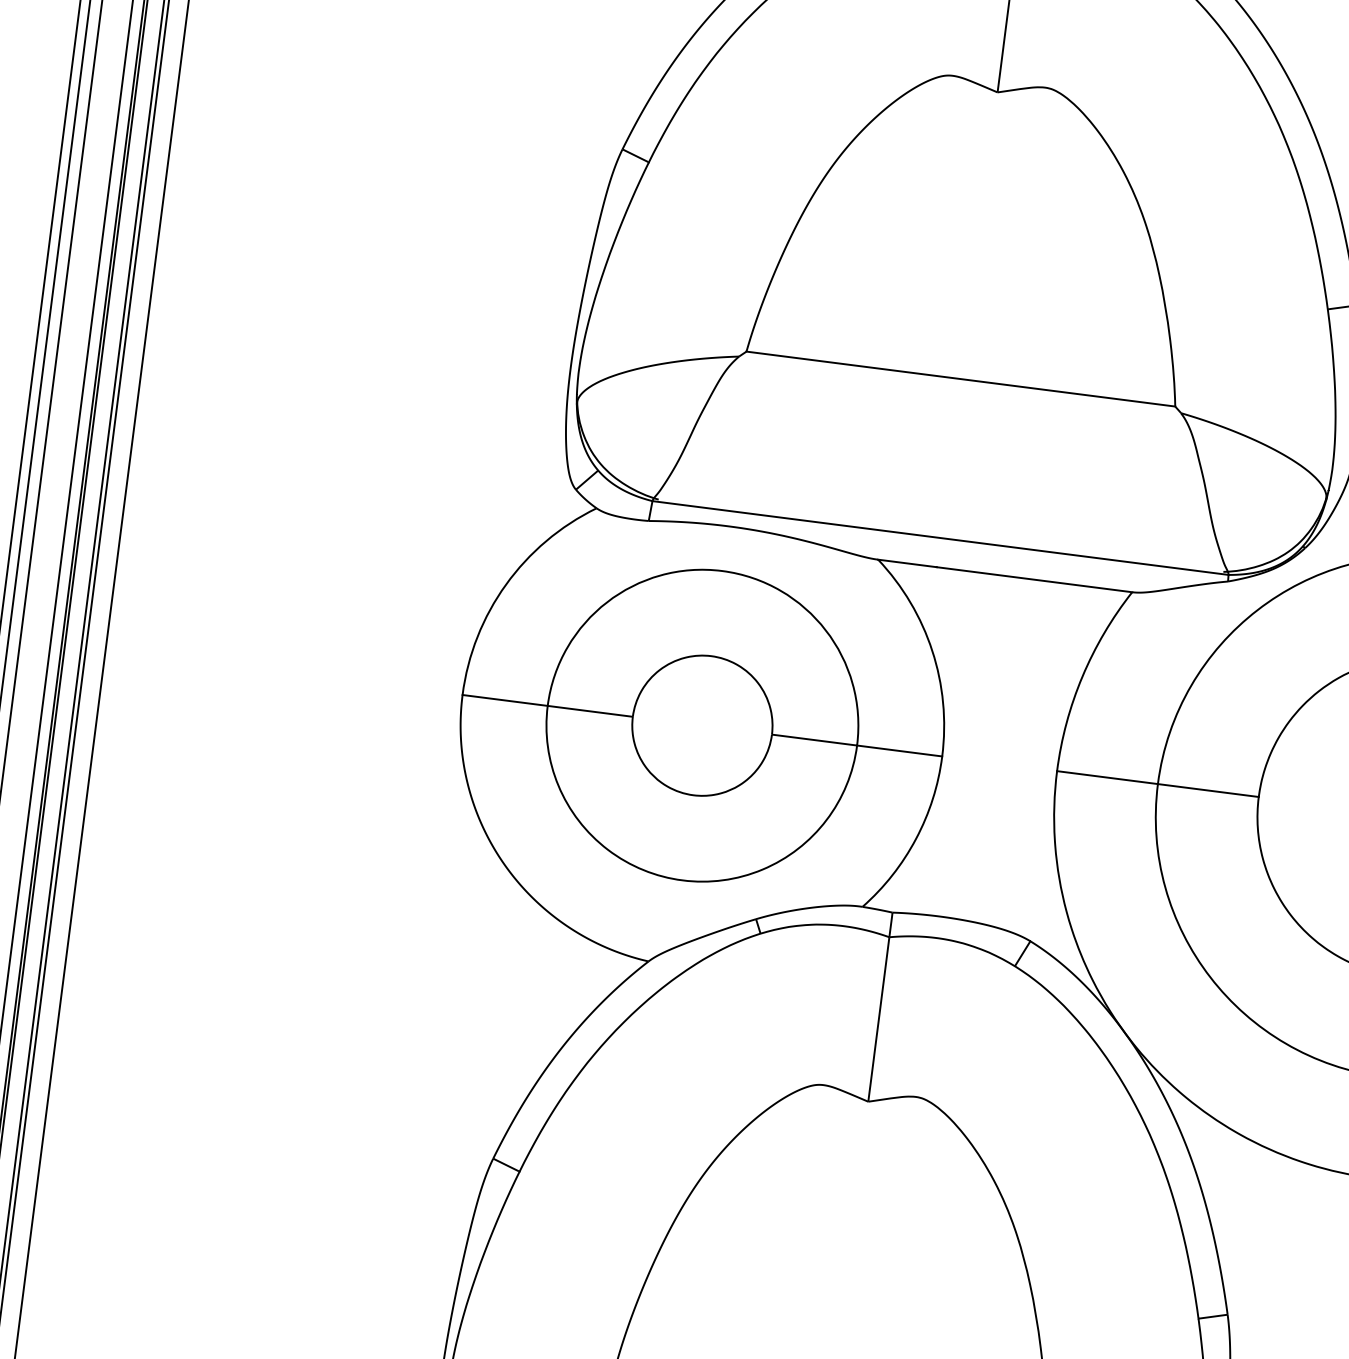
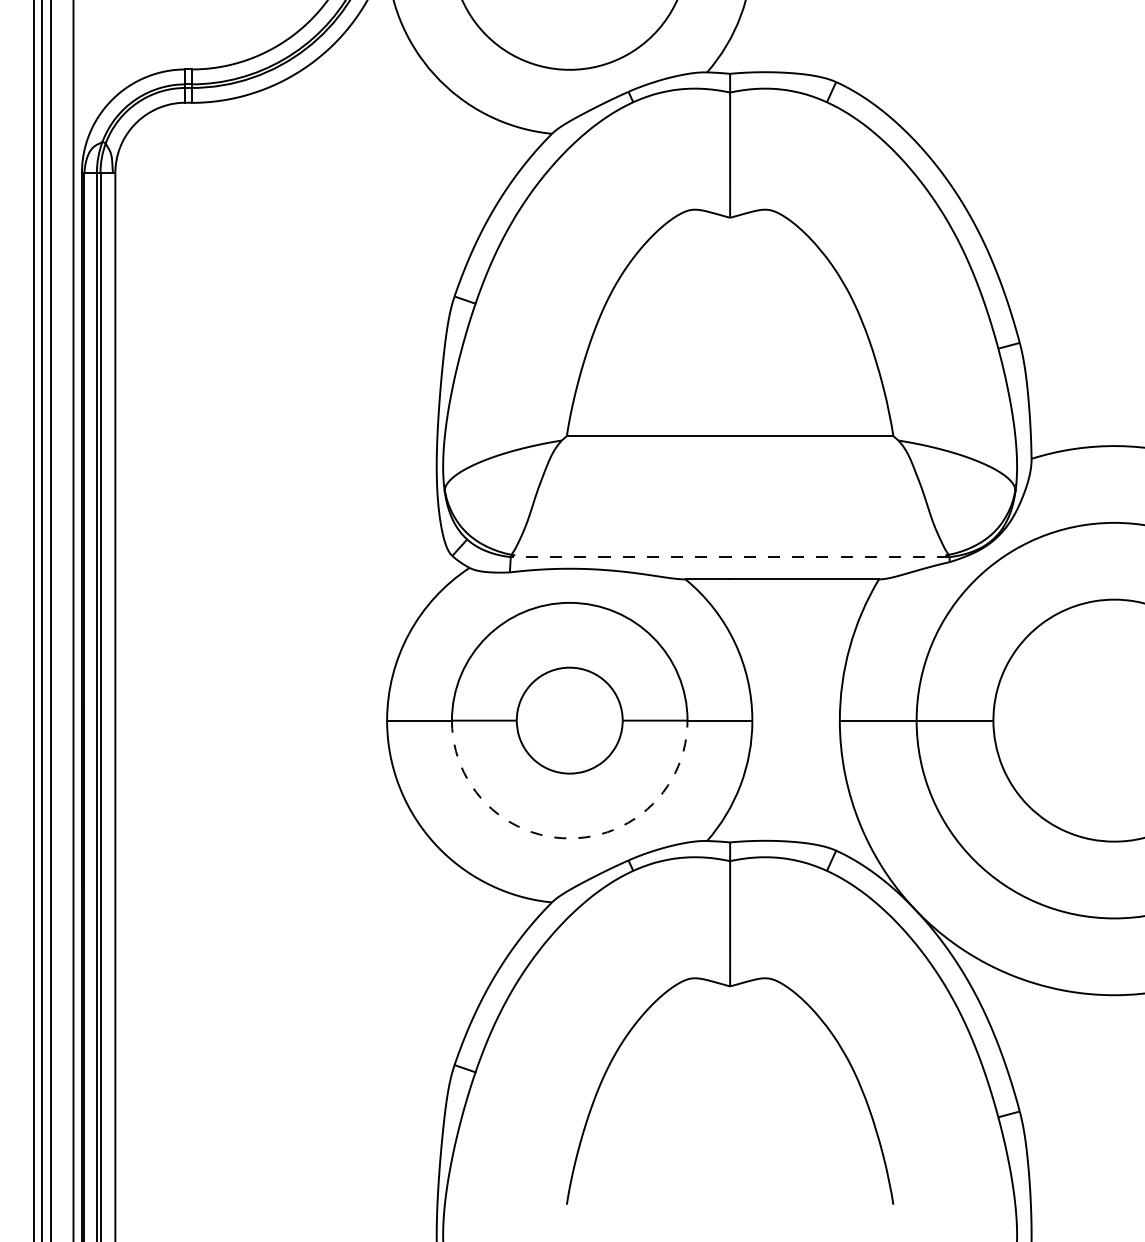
line: (939, 538) -> (729, 557), solid -> dashed
arc: (682, 880) -> (569, 838), solid -> dashed

